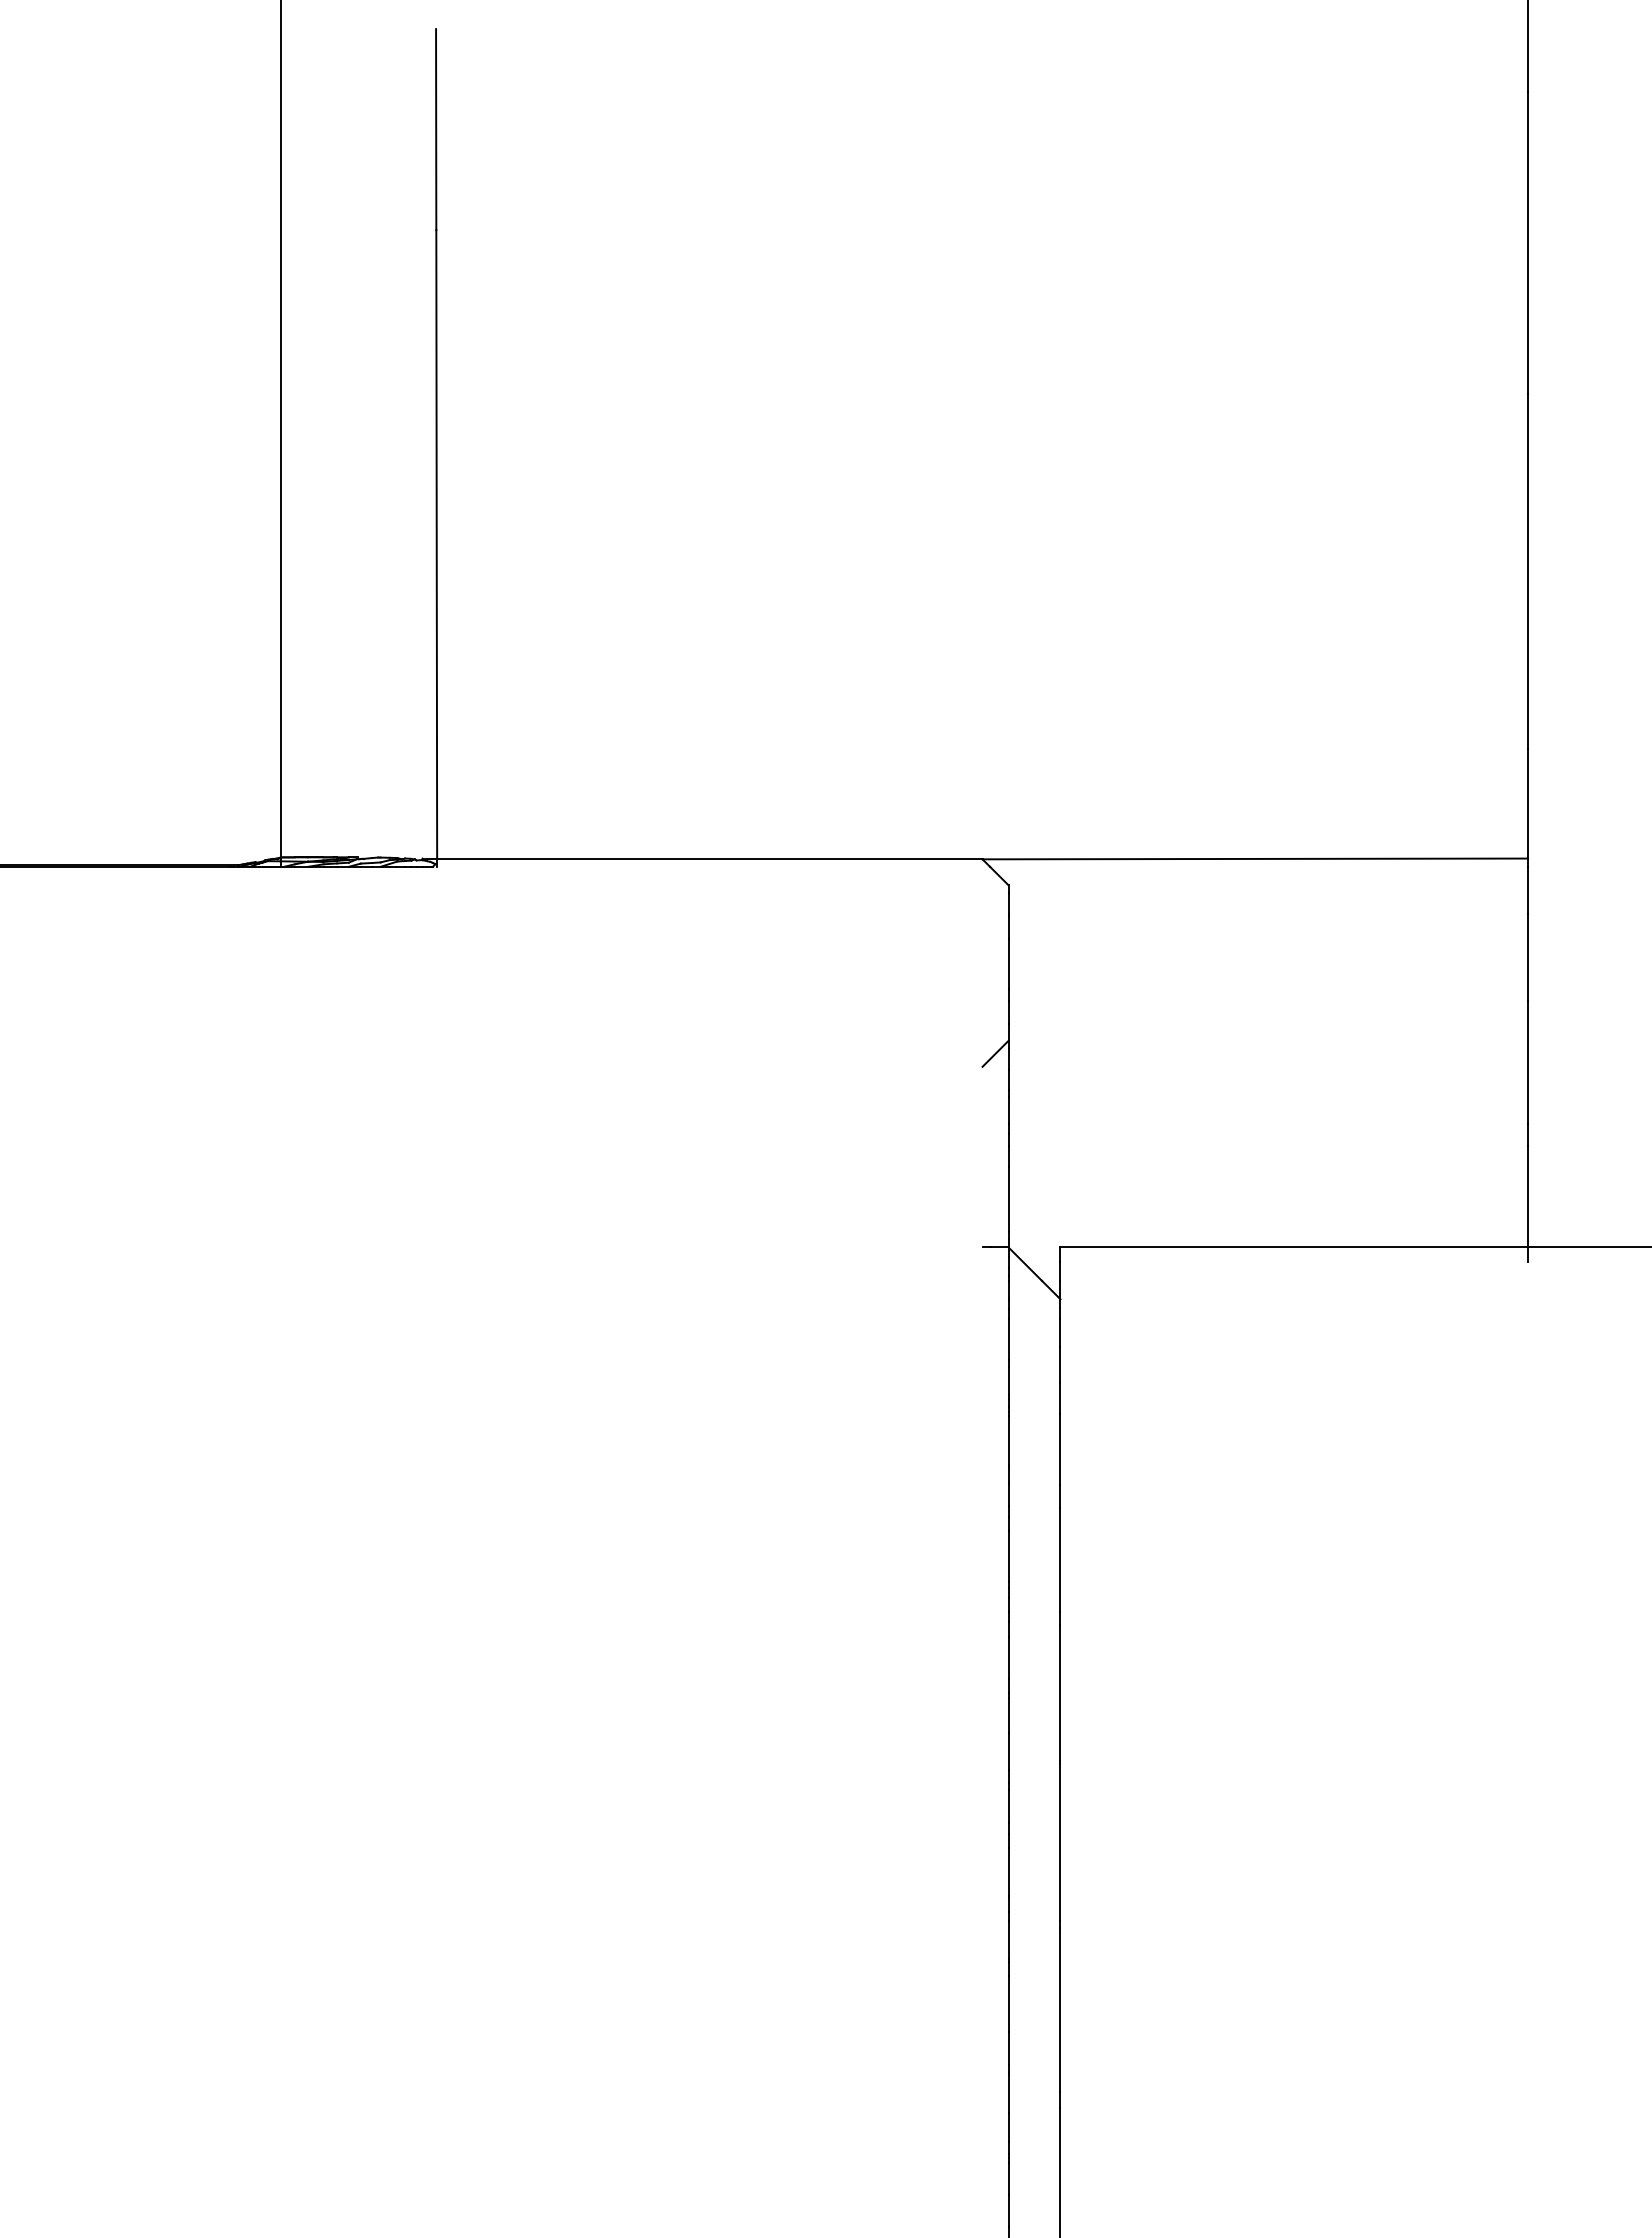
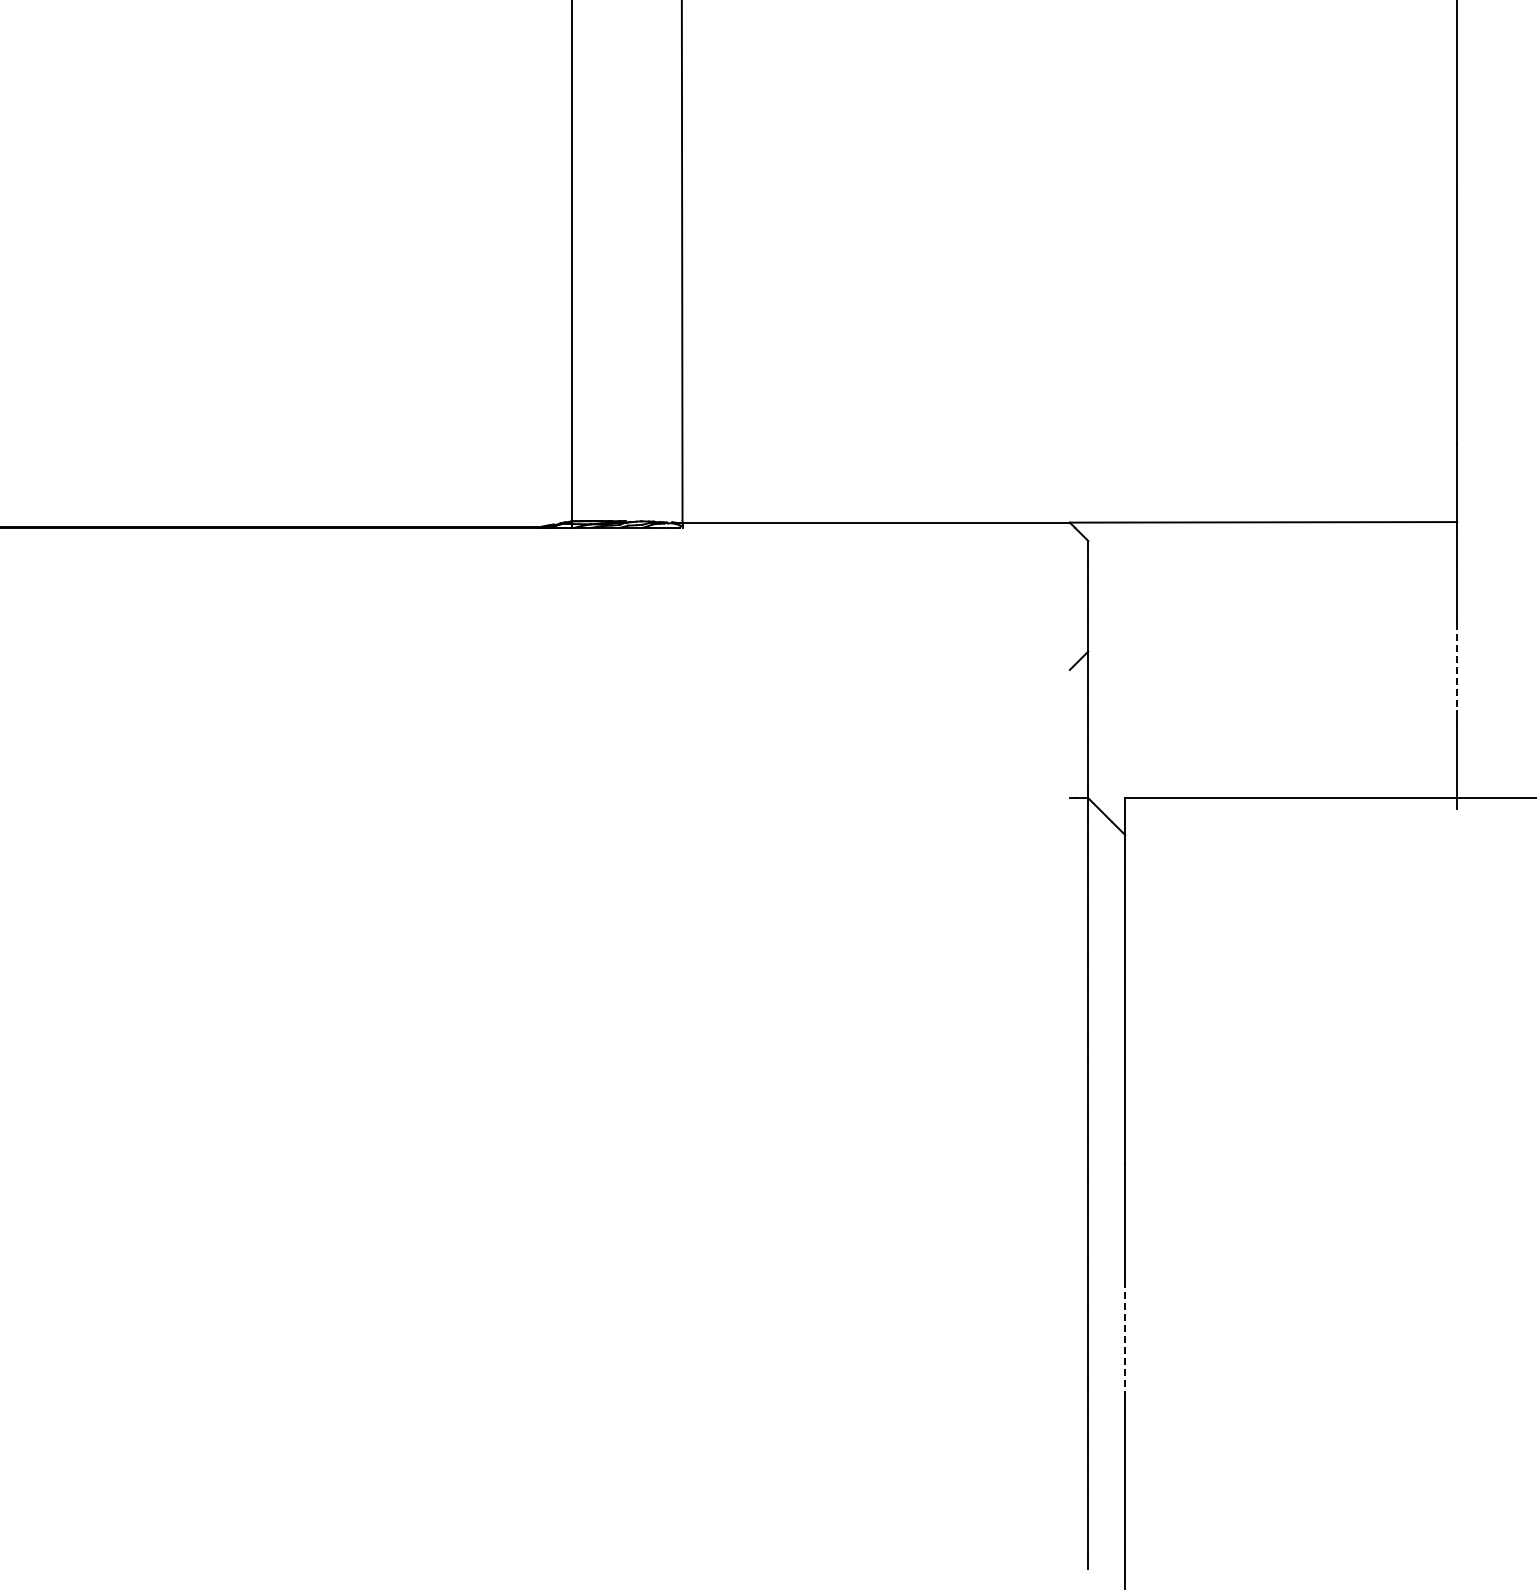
line: (1528, 1061) -> (1457, 666), solid -> dashed
line: (1060, 2009) -> (1125, 1339), solid -> dashed

